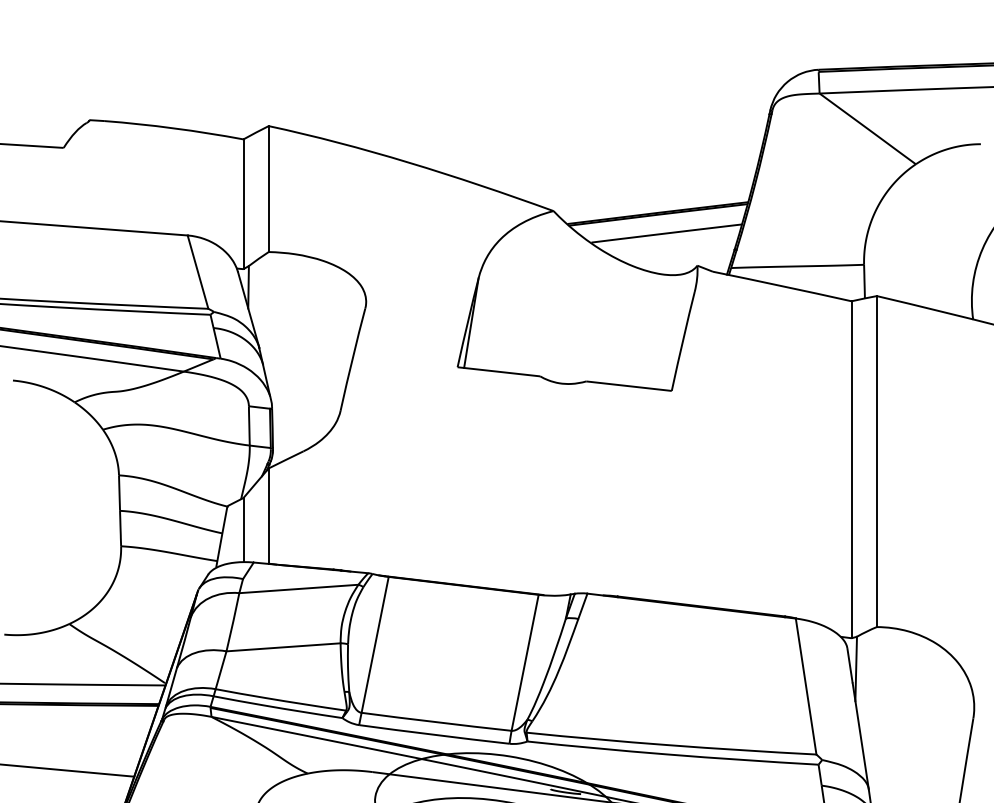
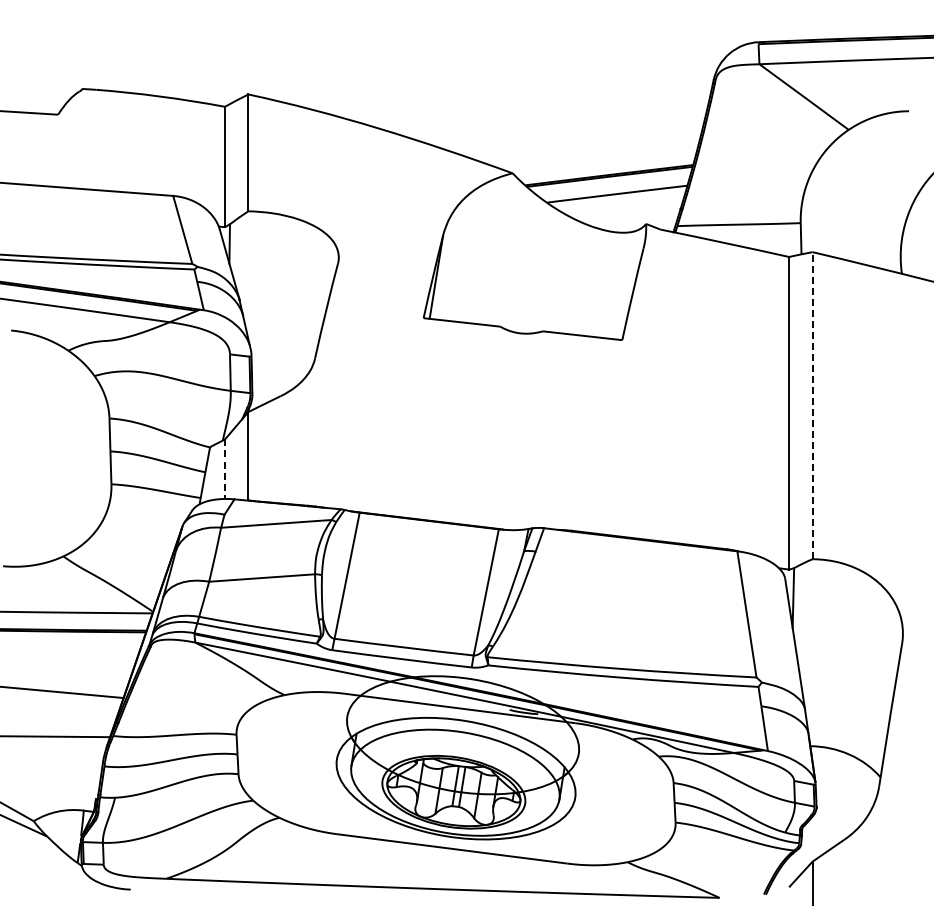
line: (876, 461) -> (812, 405), solid -> dashed
line: (242, 530) -> (224, 469), solid -> dashed

